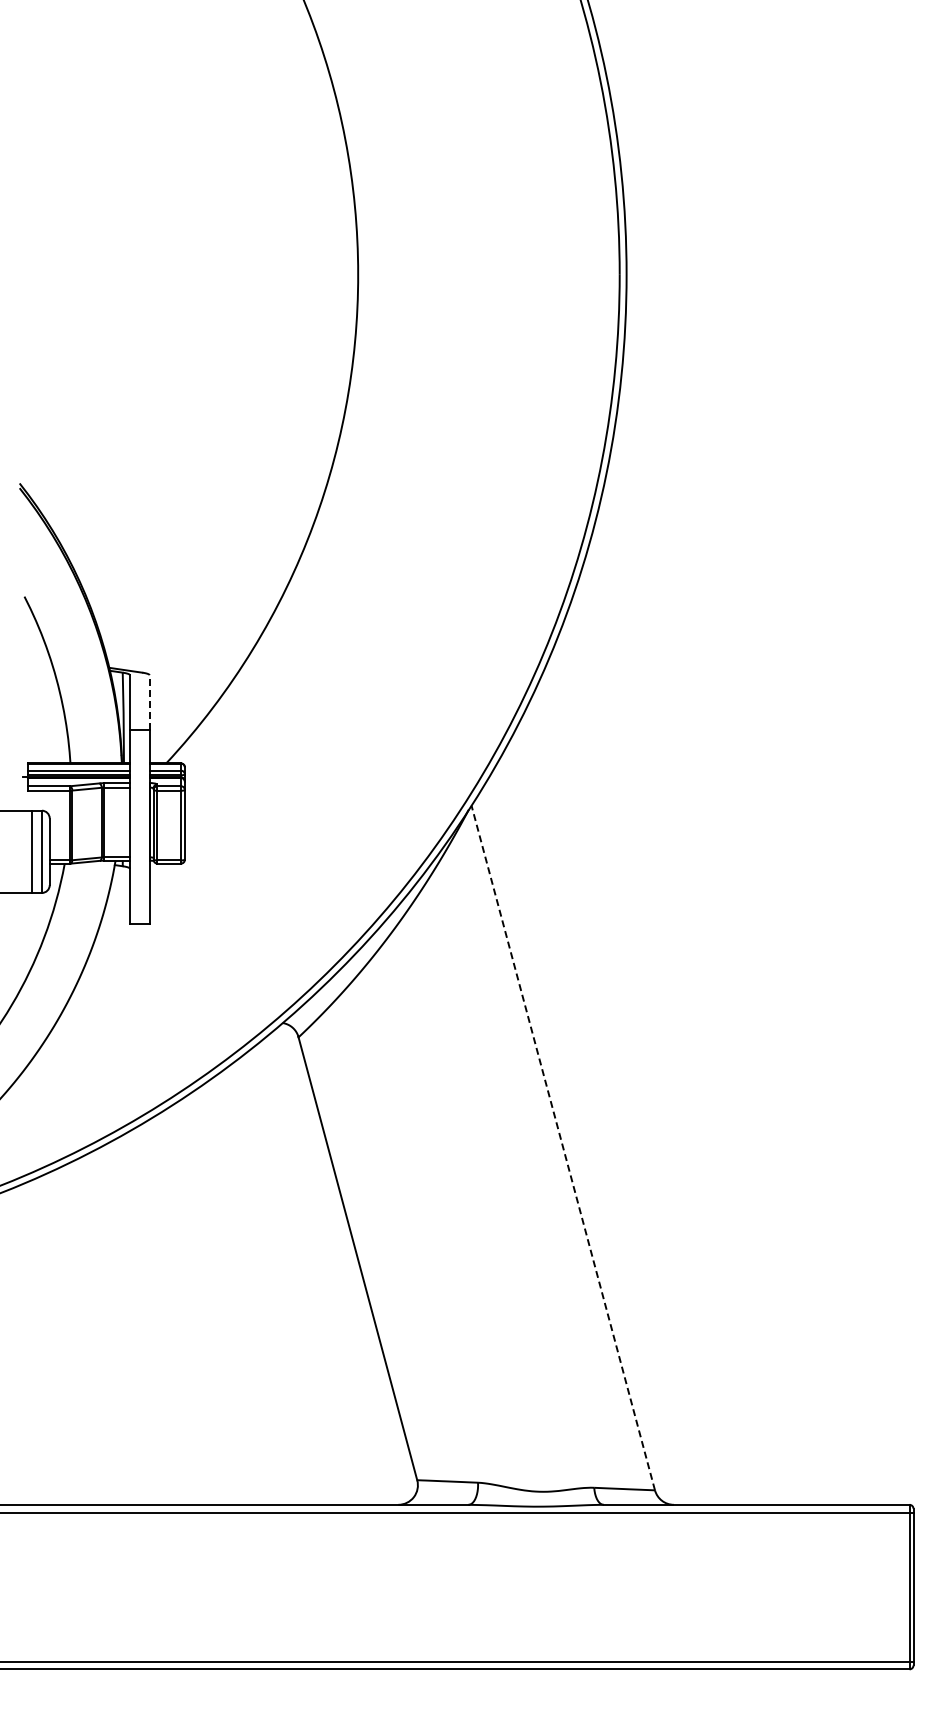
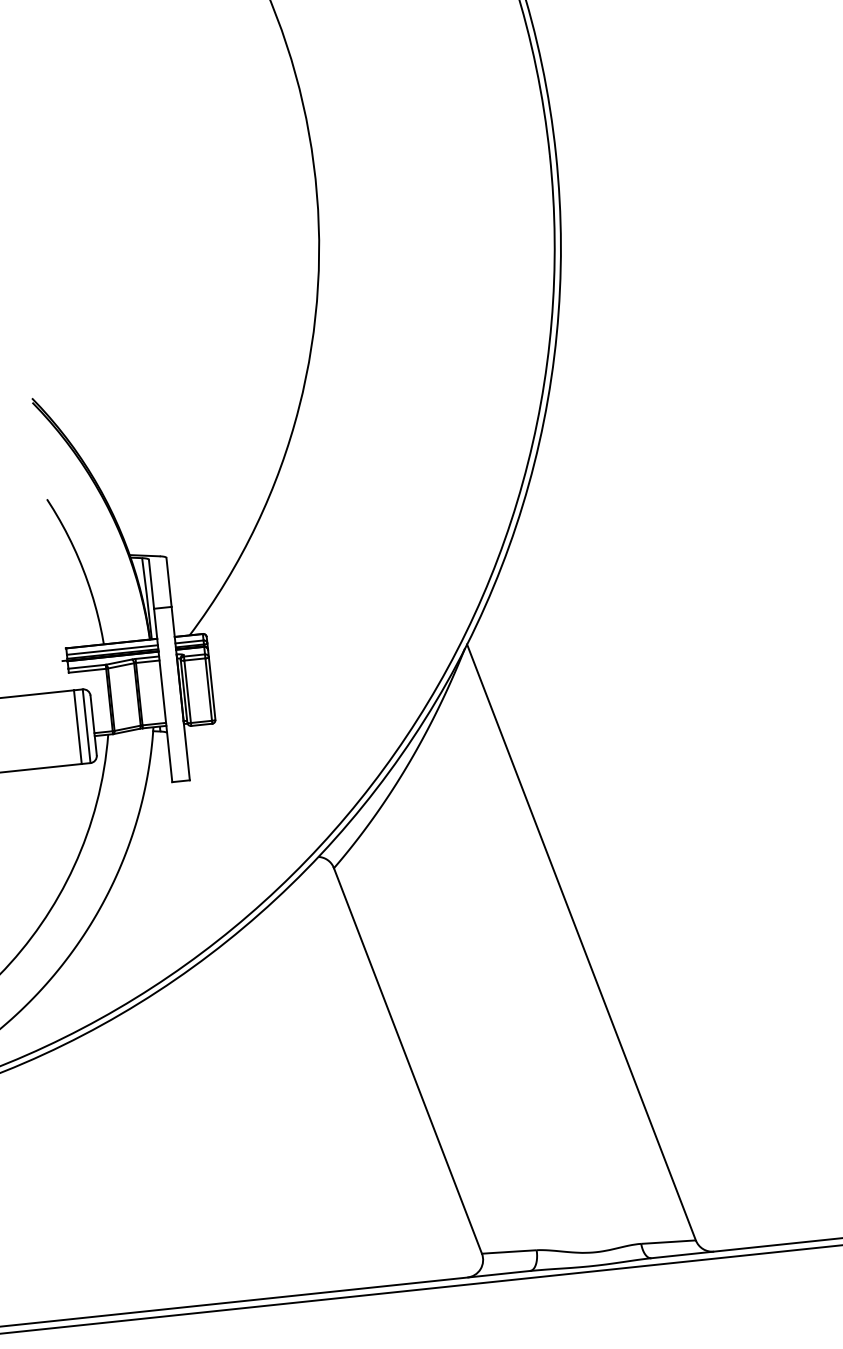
line: (149, 702) -> (168, 582), dashed -> solid
line: (563, 1147) -> (581, 941), dashed -> solid

